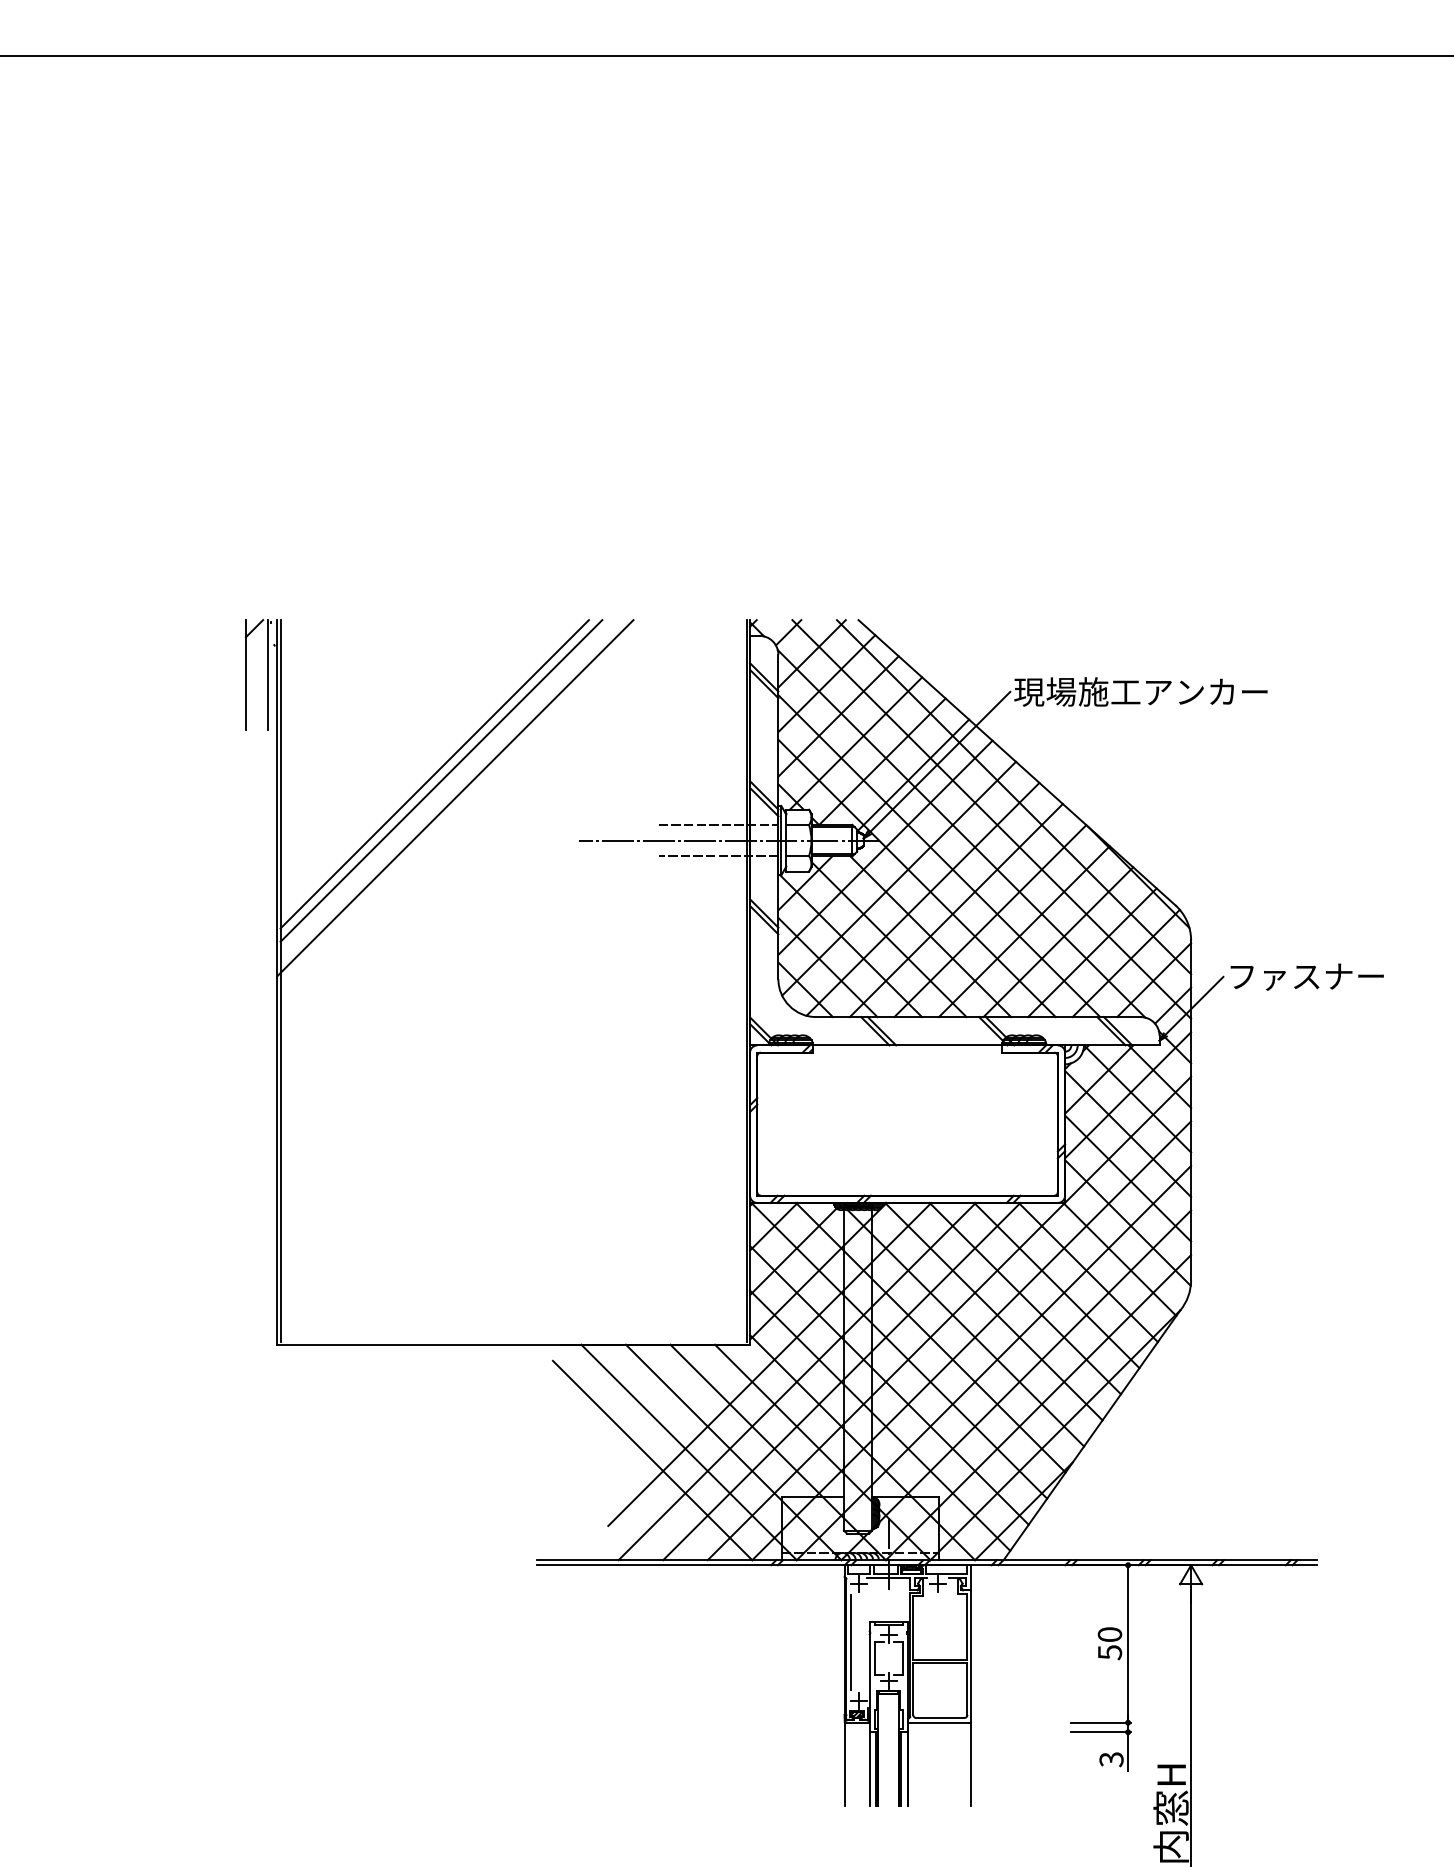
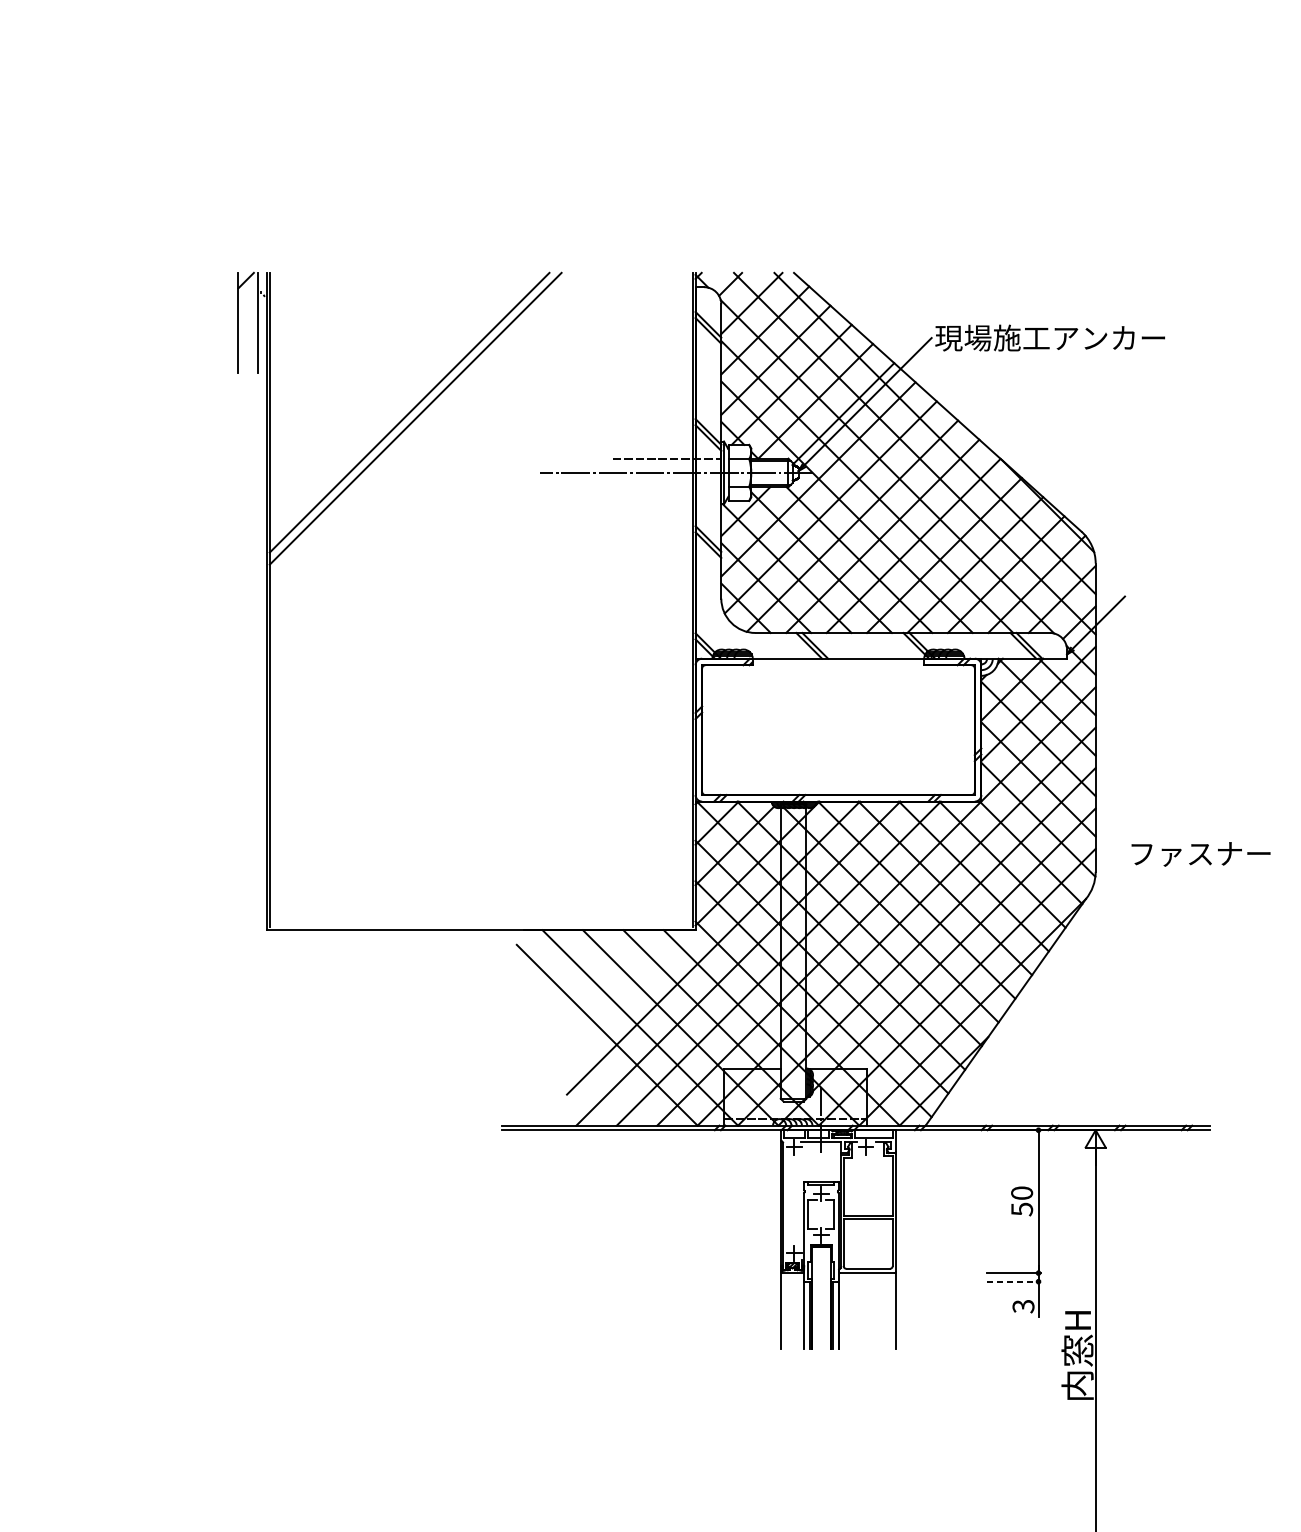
line: (455, 798) -> (428, 434), removed
line: (718, 856) -> (666, 487), removed
text: (1306, 976) -> (1200, 853), moved
line: (851, 1642) -> (787, 1200), removed
line: (1101, 1732) -> (1014, 1281), solid -> dashed

